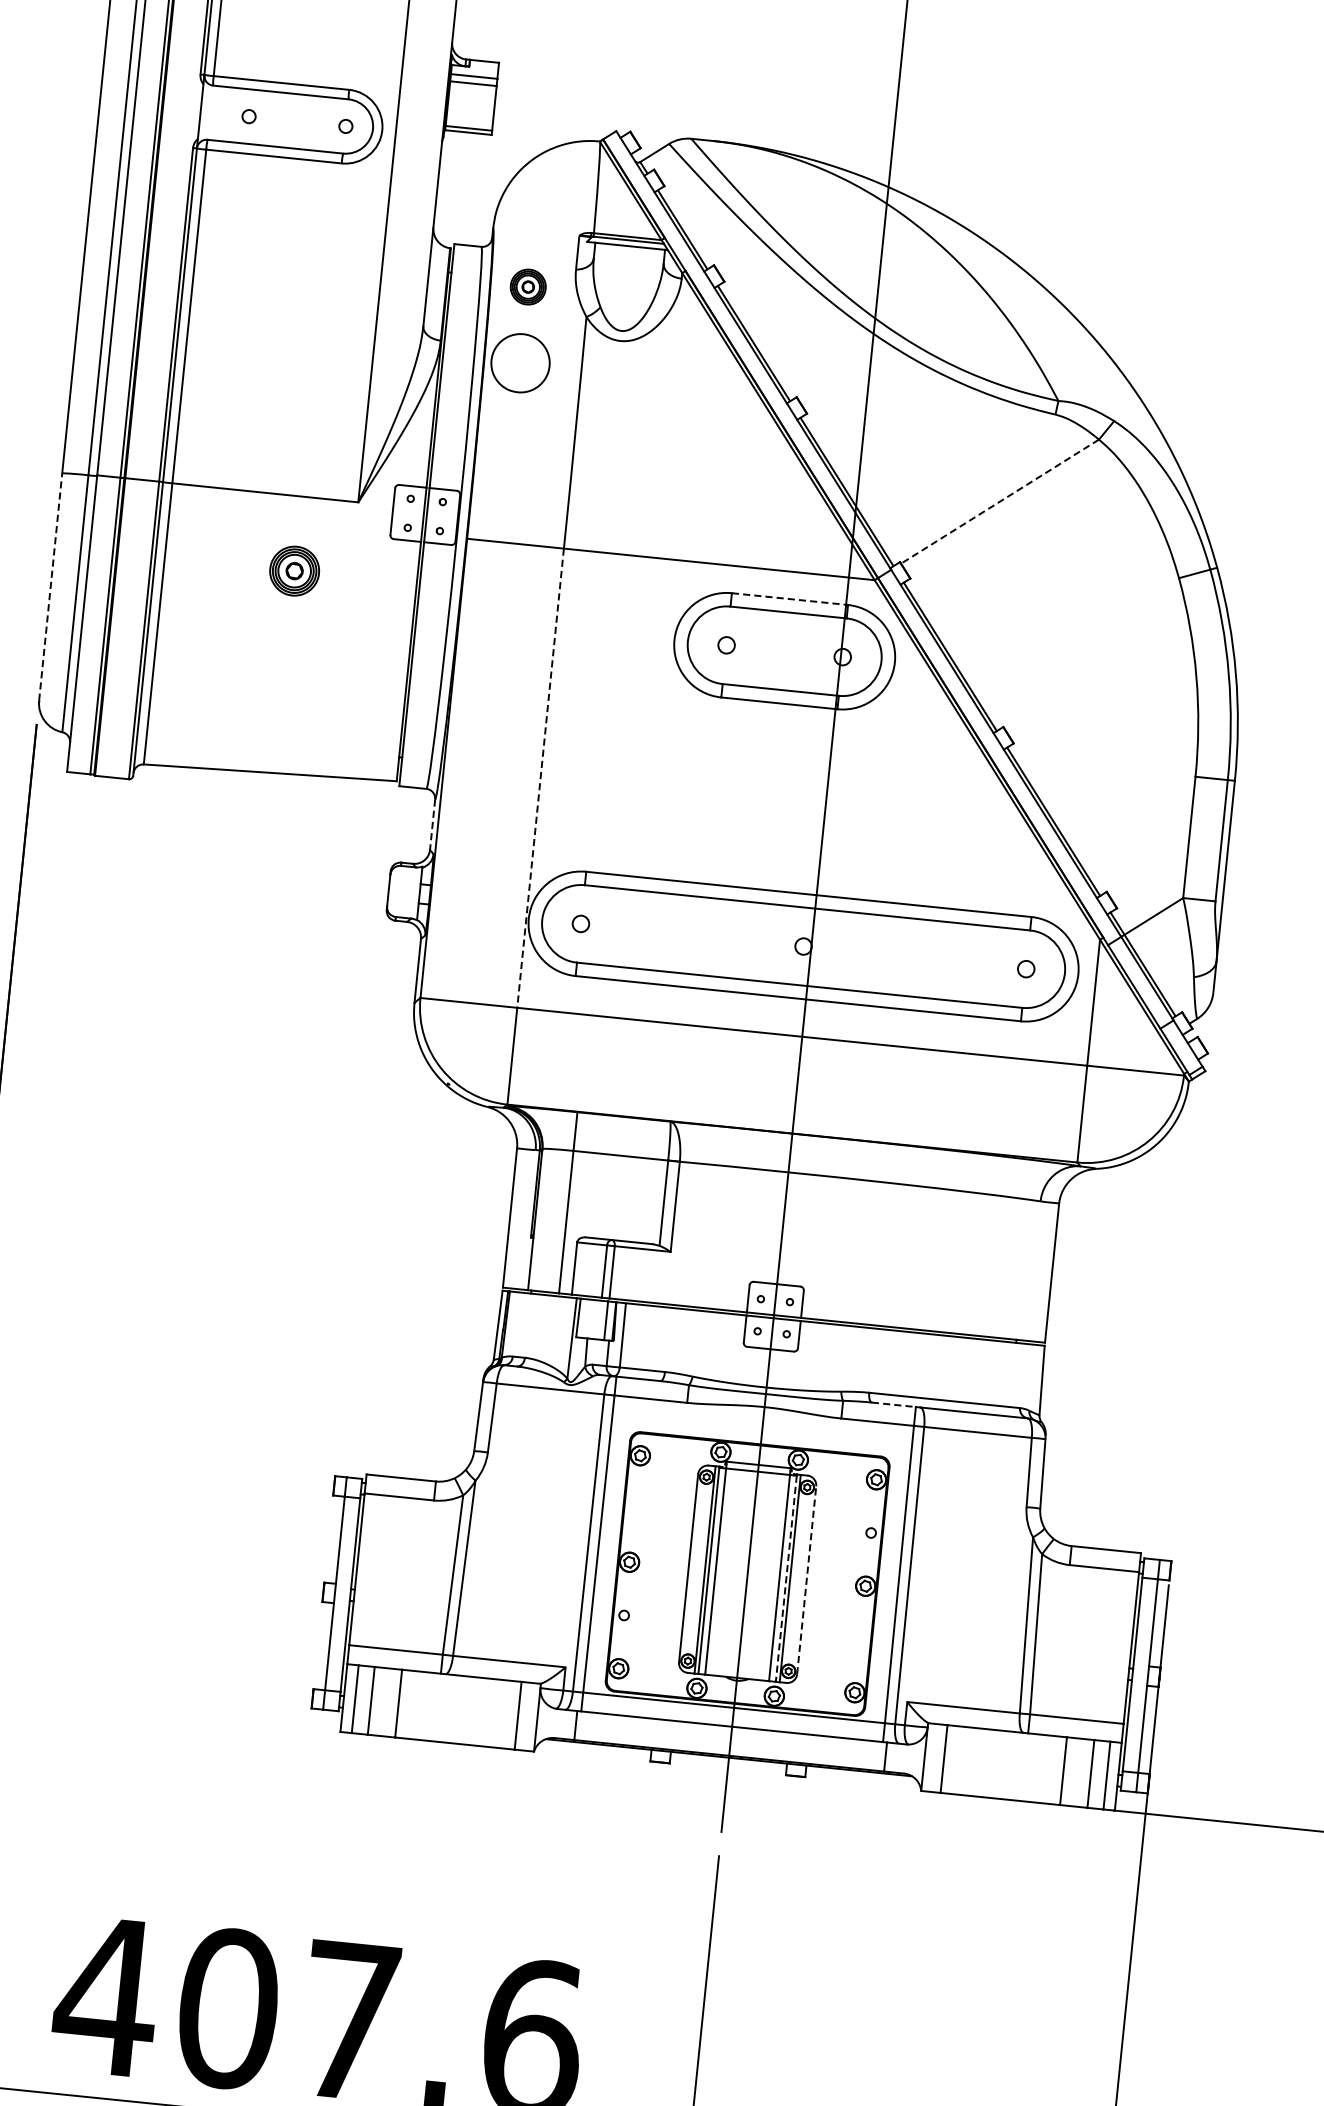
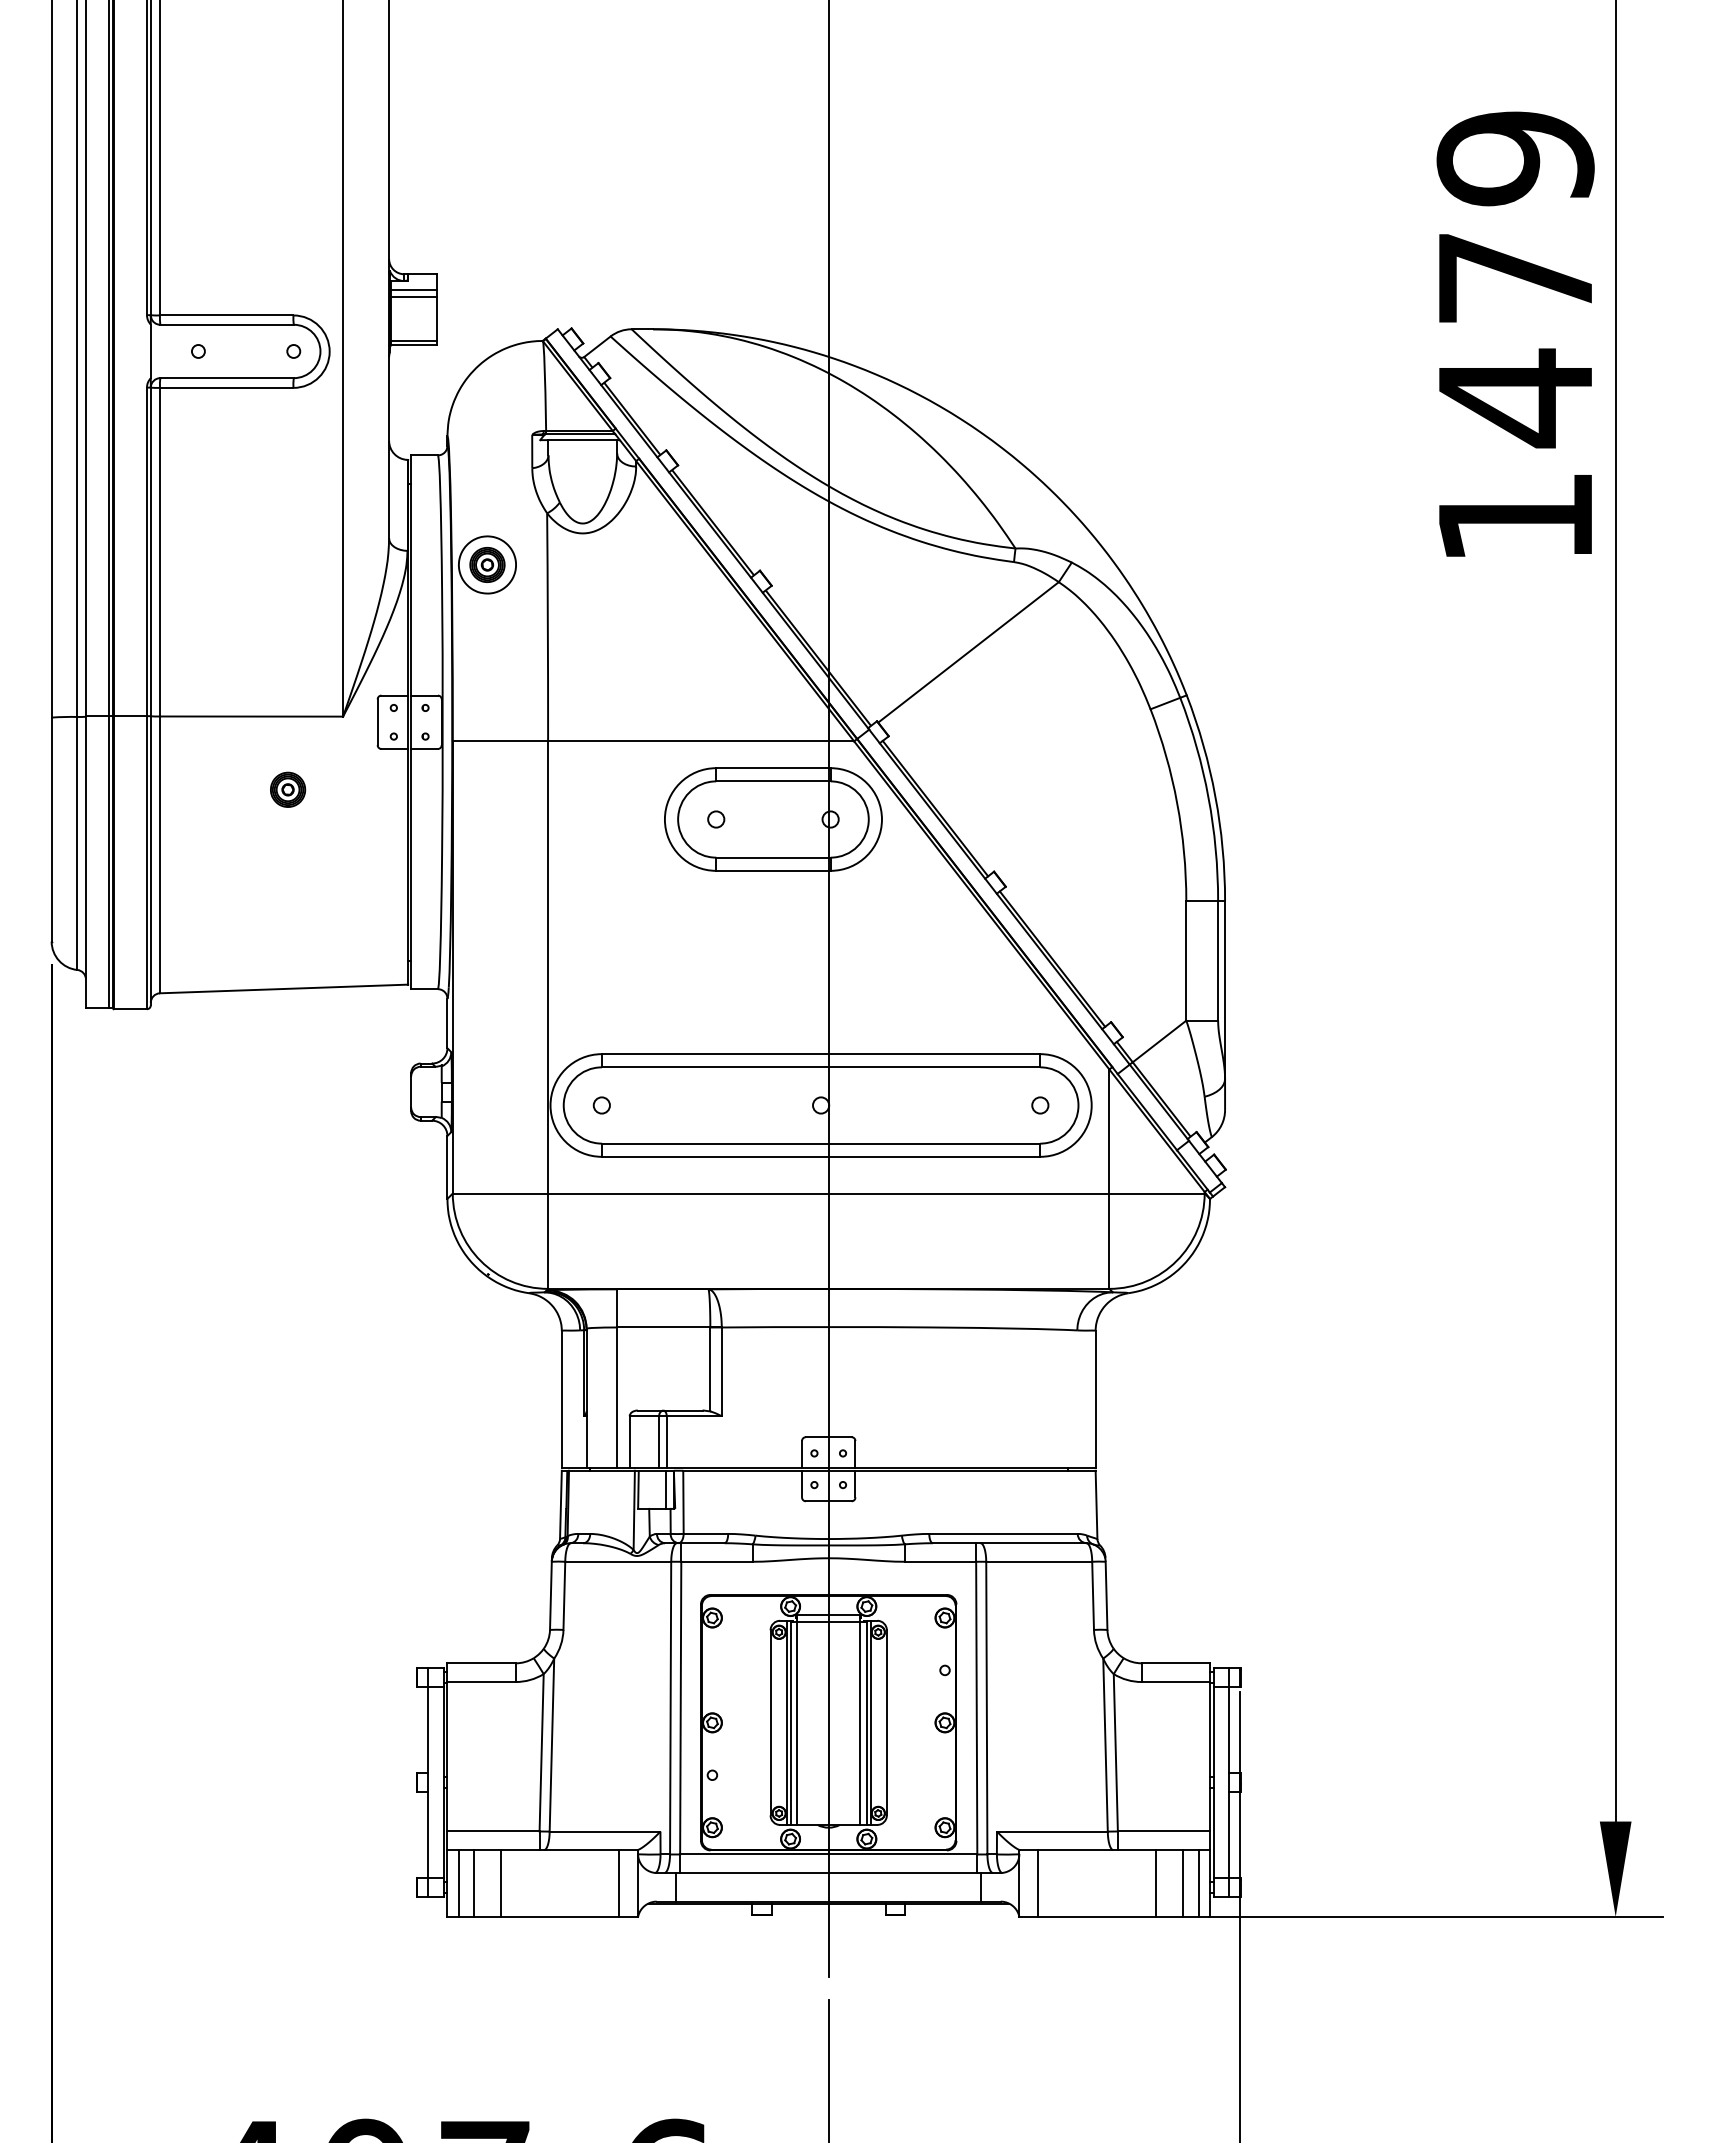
part: (528, 286) -> (487, 564), moved
line: (999, 501) -> (968, 652), dashed -> solid
part: (295, 570) -> (288, 789), size x0.71
line: (50, 586) -> (51, 829), dashed -> solid
line: (790, 599) -> (773, 768), dashed -> solid
line: (541, 778) -> (548, 967), dashed -> solid
line: (432, 824) -> (447, 1023), dashed -> solid
line: (893, 1405) -> (954, 1543), dashed -> solid
line: (785, 1578) -> (866, 1723), dashed -> solid
line: (806, 1579) -> (886, 1722), dashed -> solid

